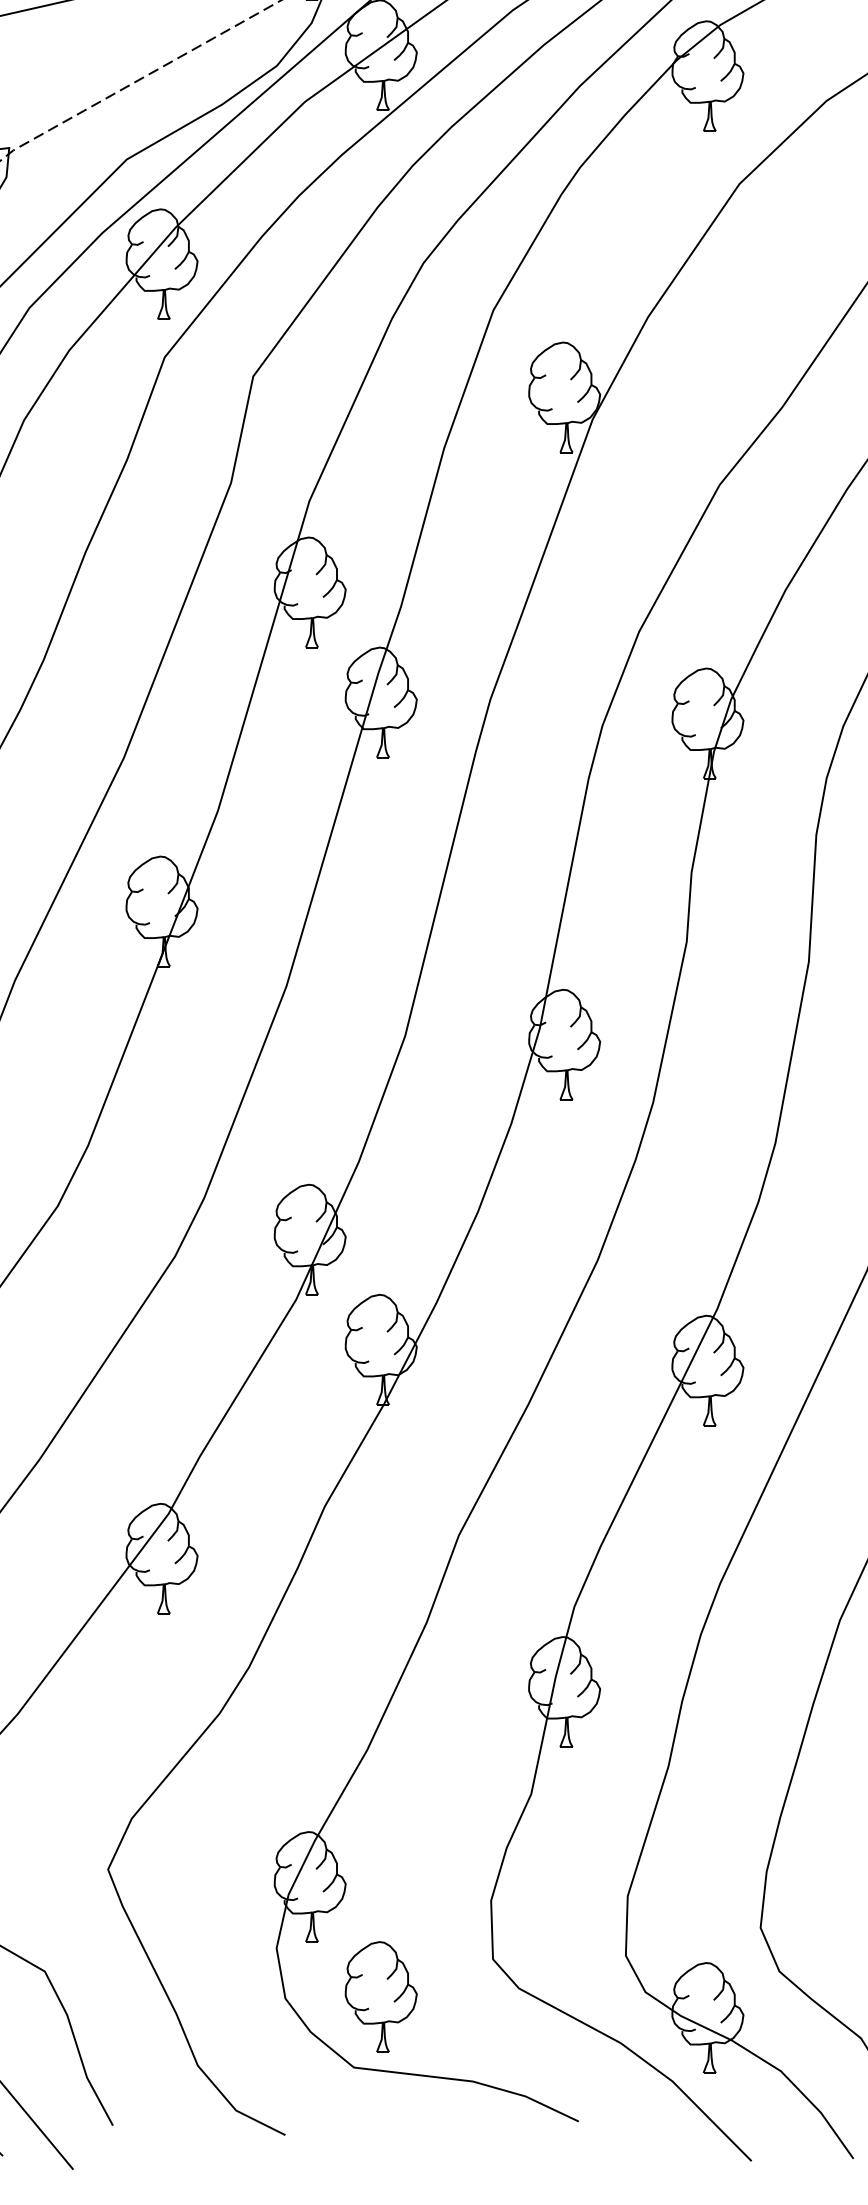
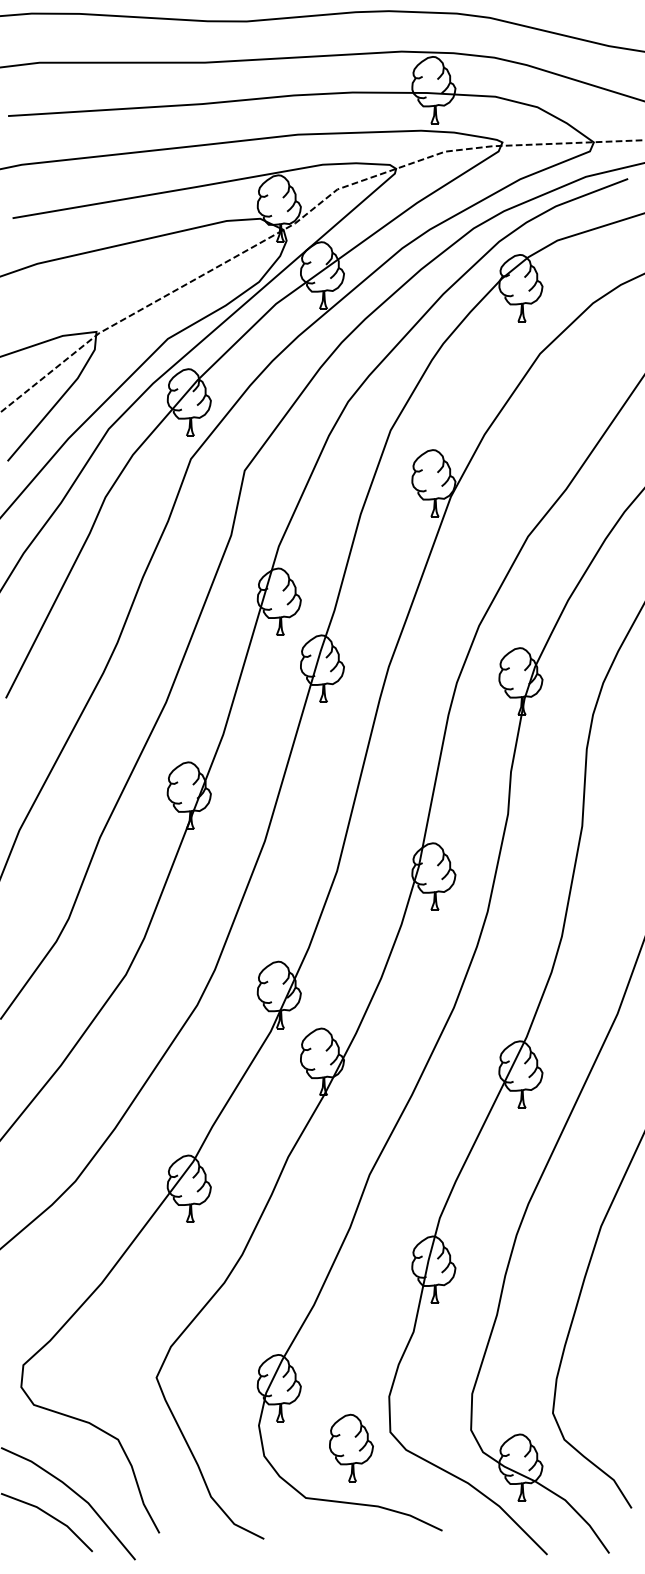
part: (381, 1995) -> (351, 1447), moved

